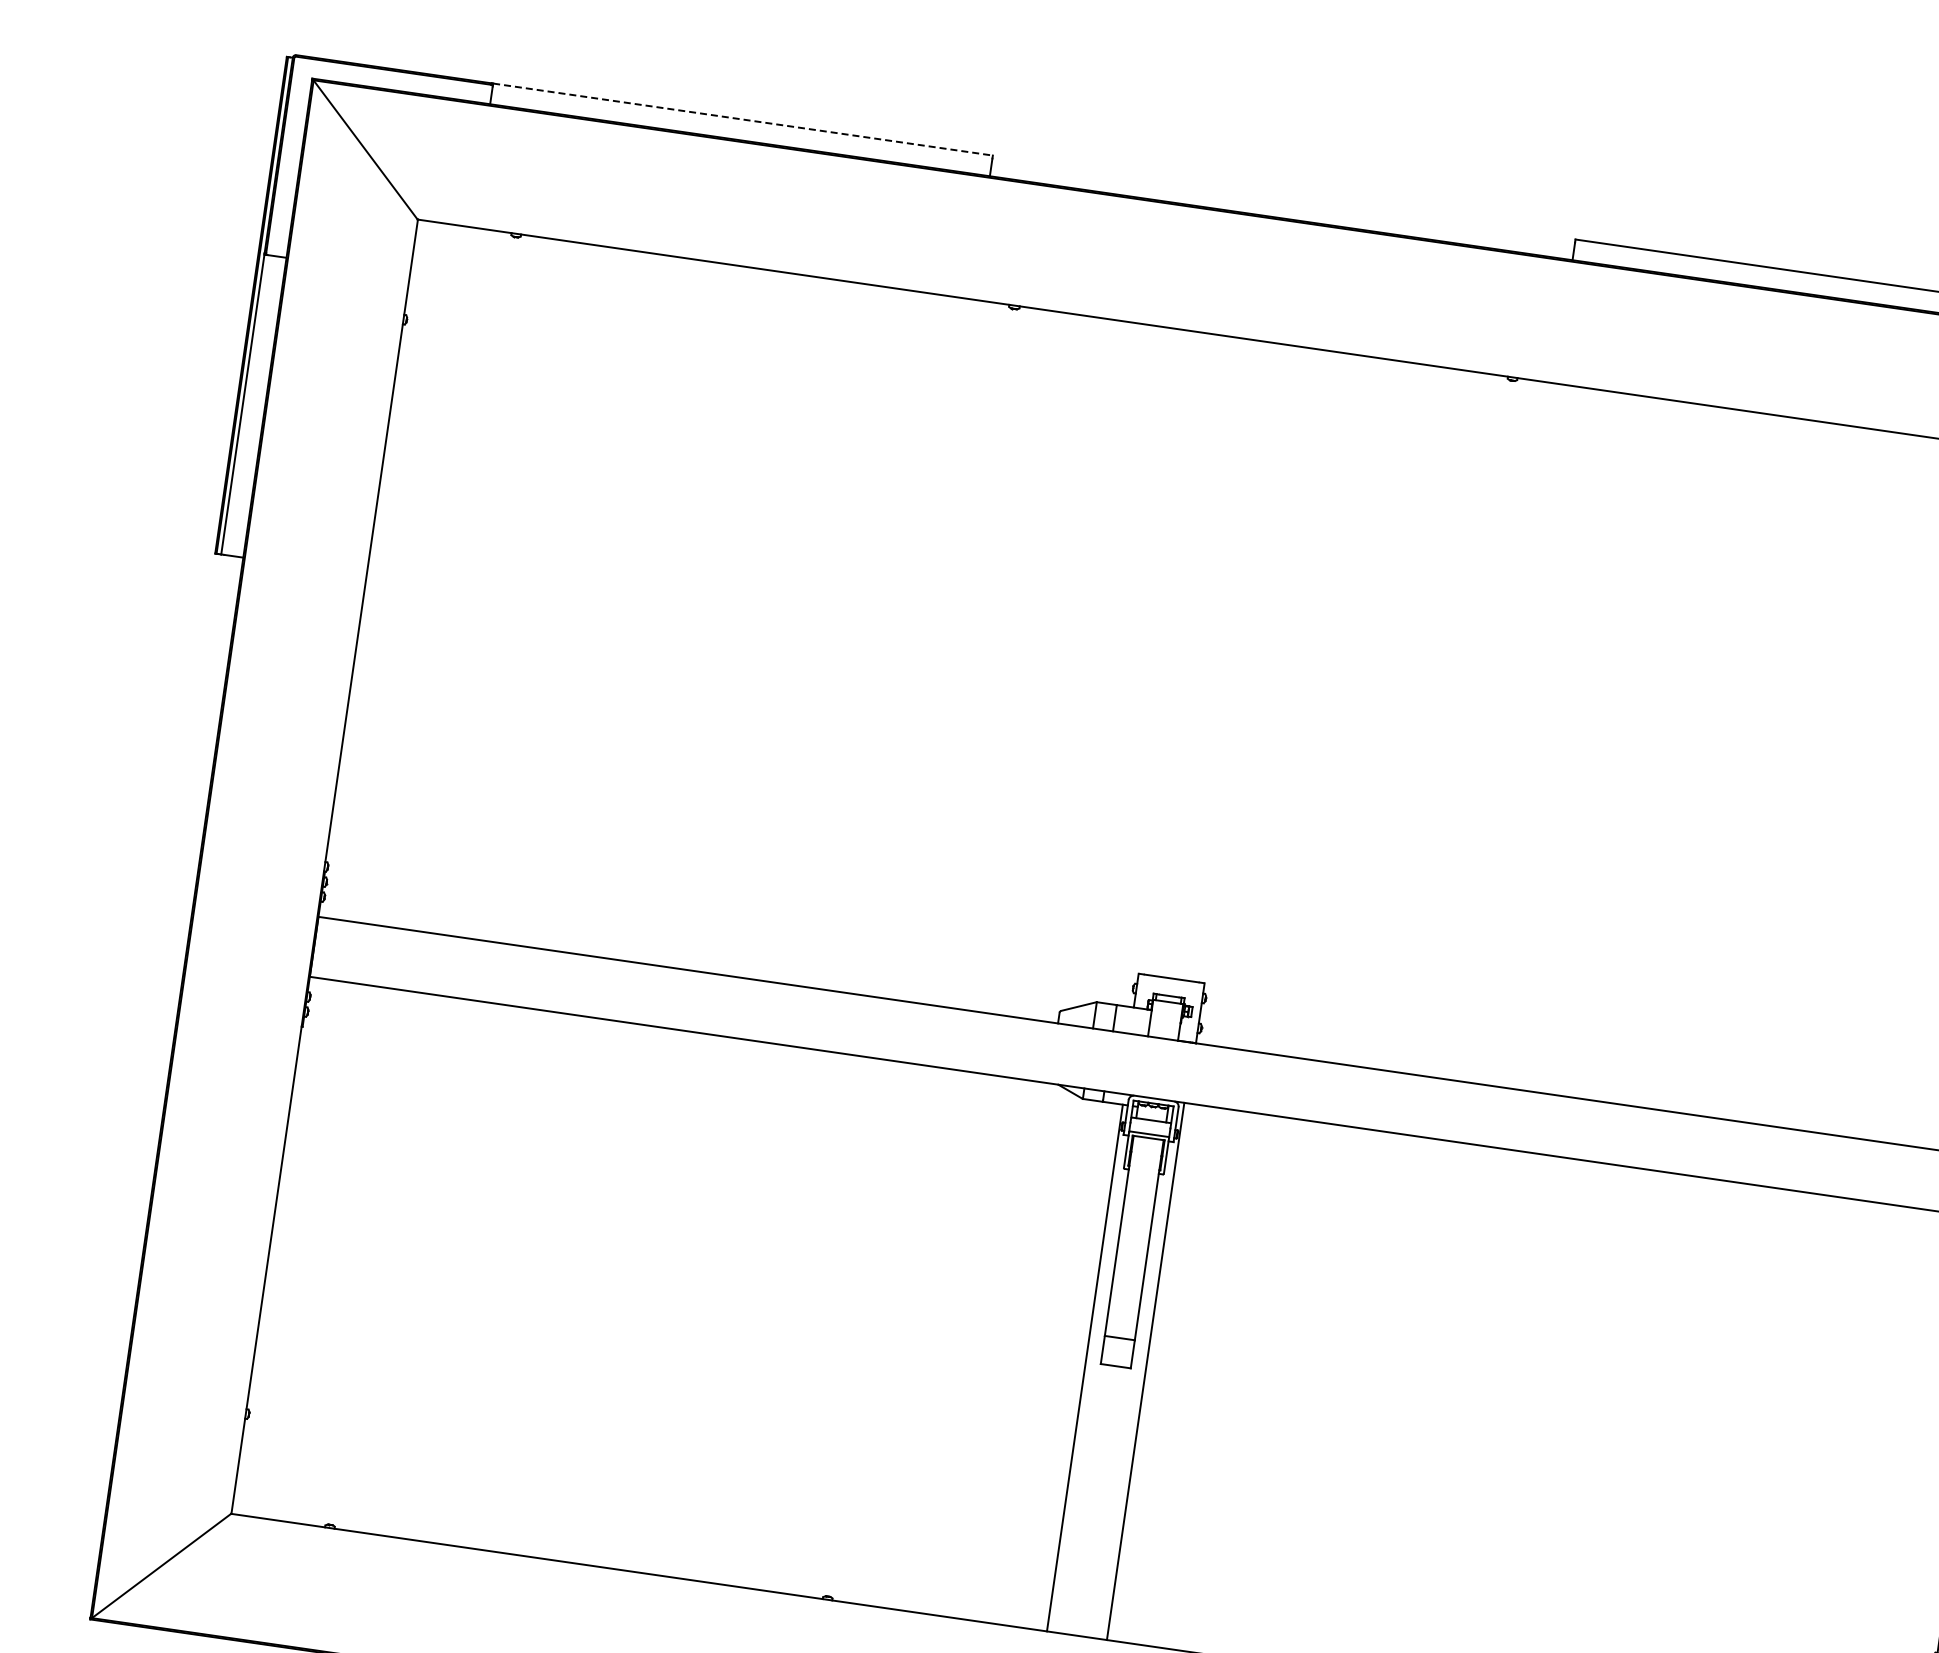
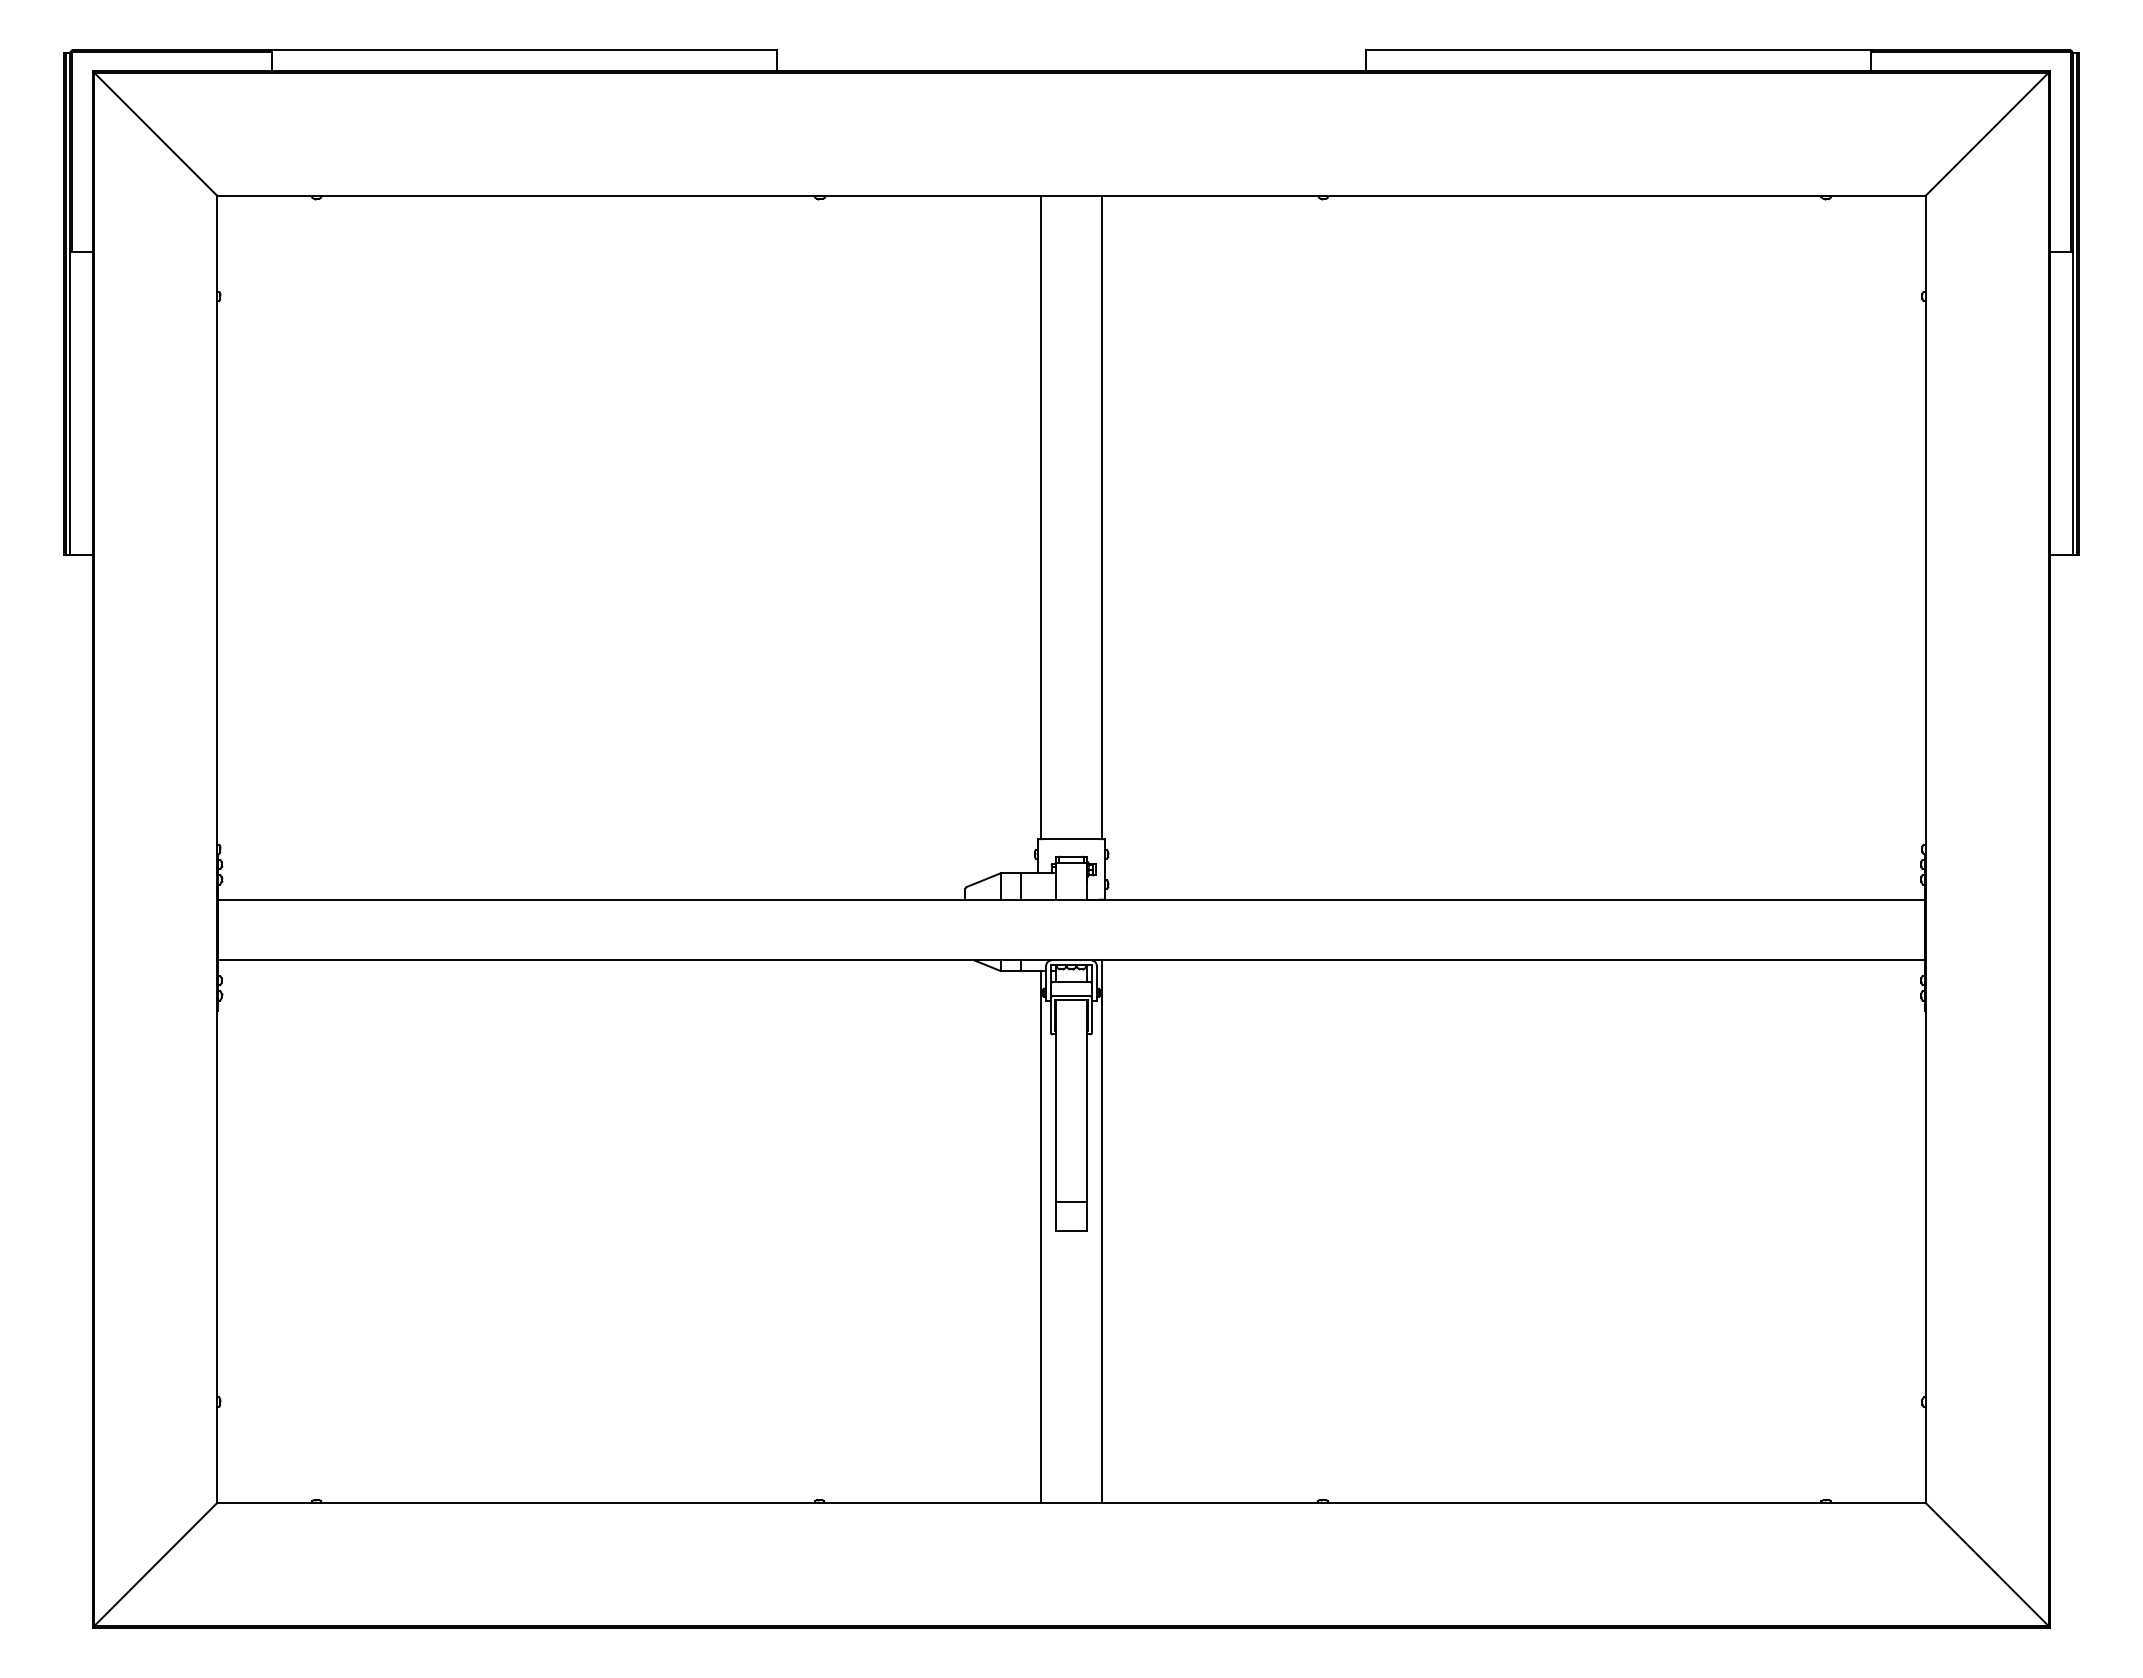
line: (743, 120) -> (525, 50), dashed -> solid
line: (1187, 655) -> (1041, 517), added
line: (1247, 664) -> (1101, 517), added

